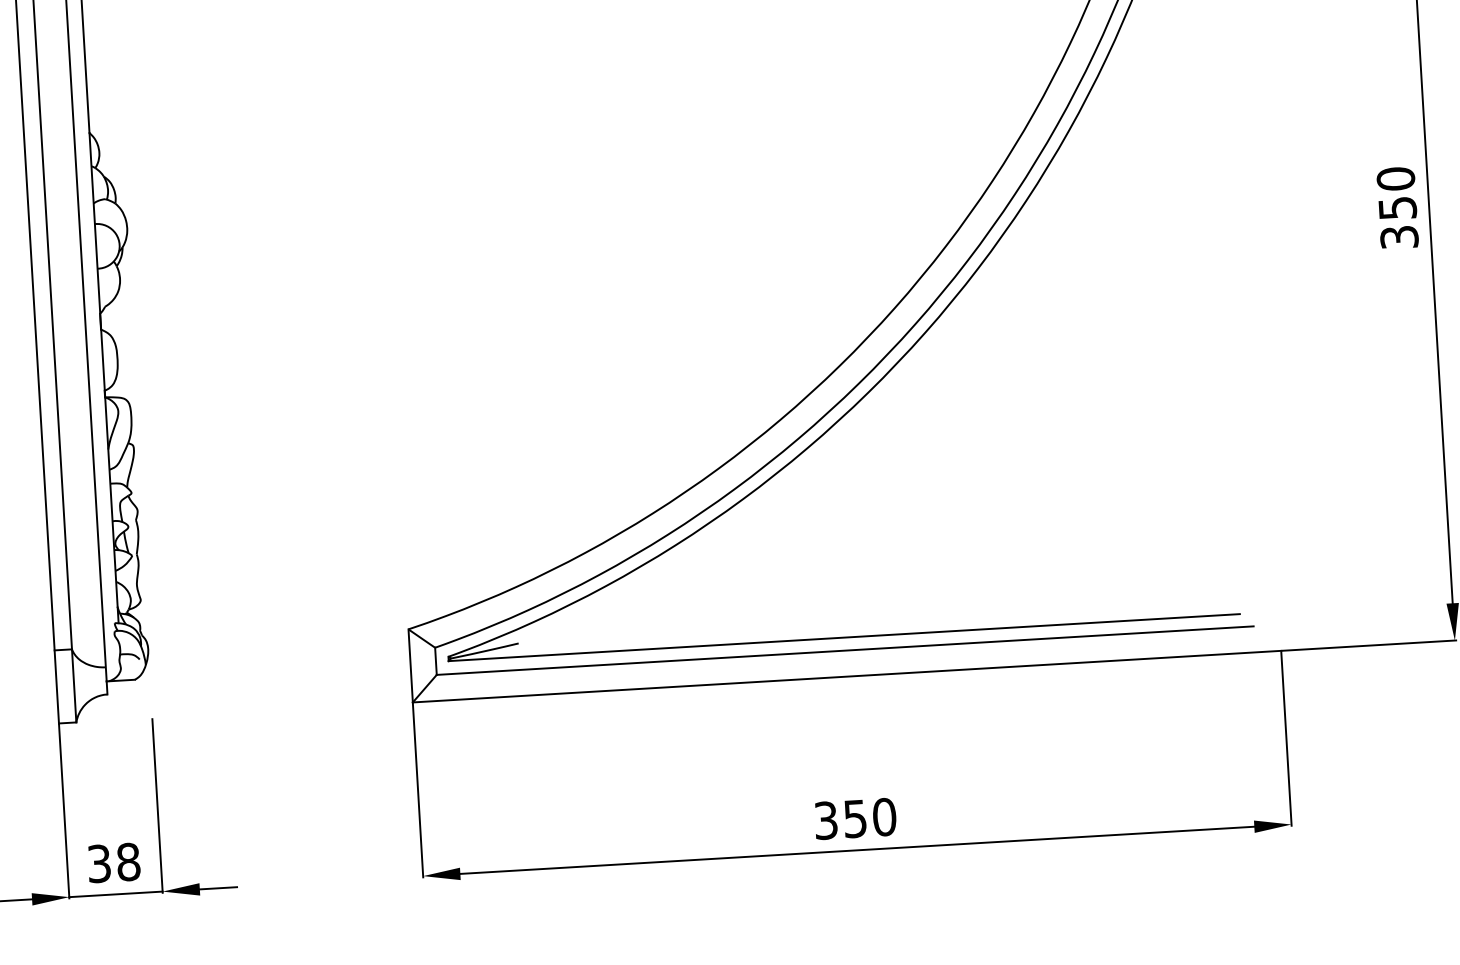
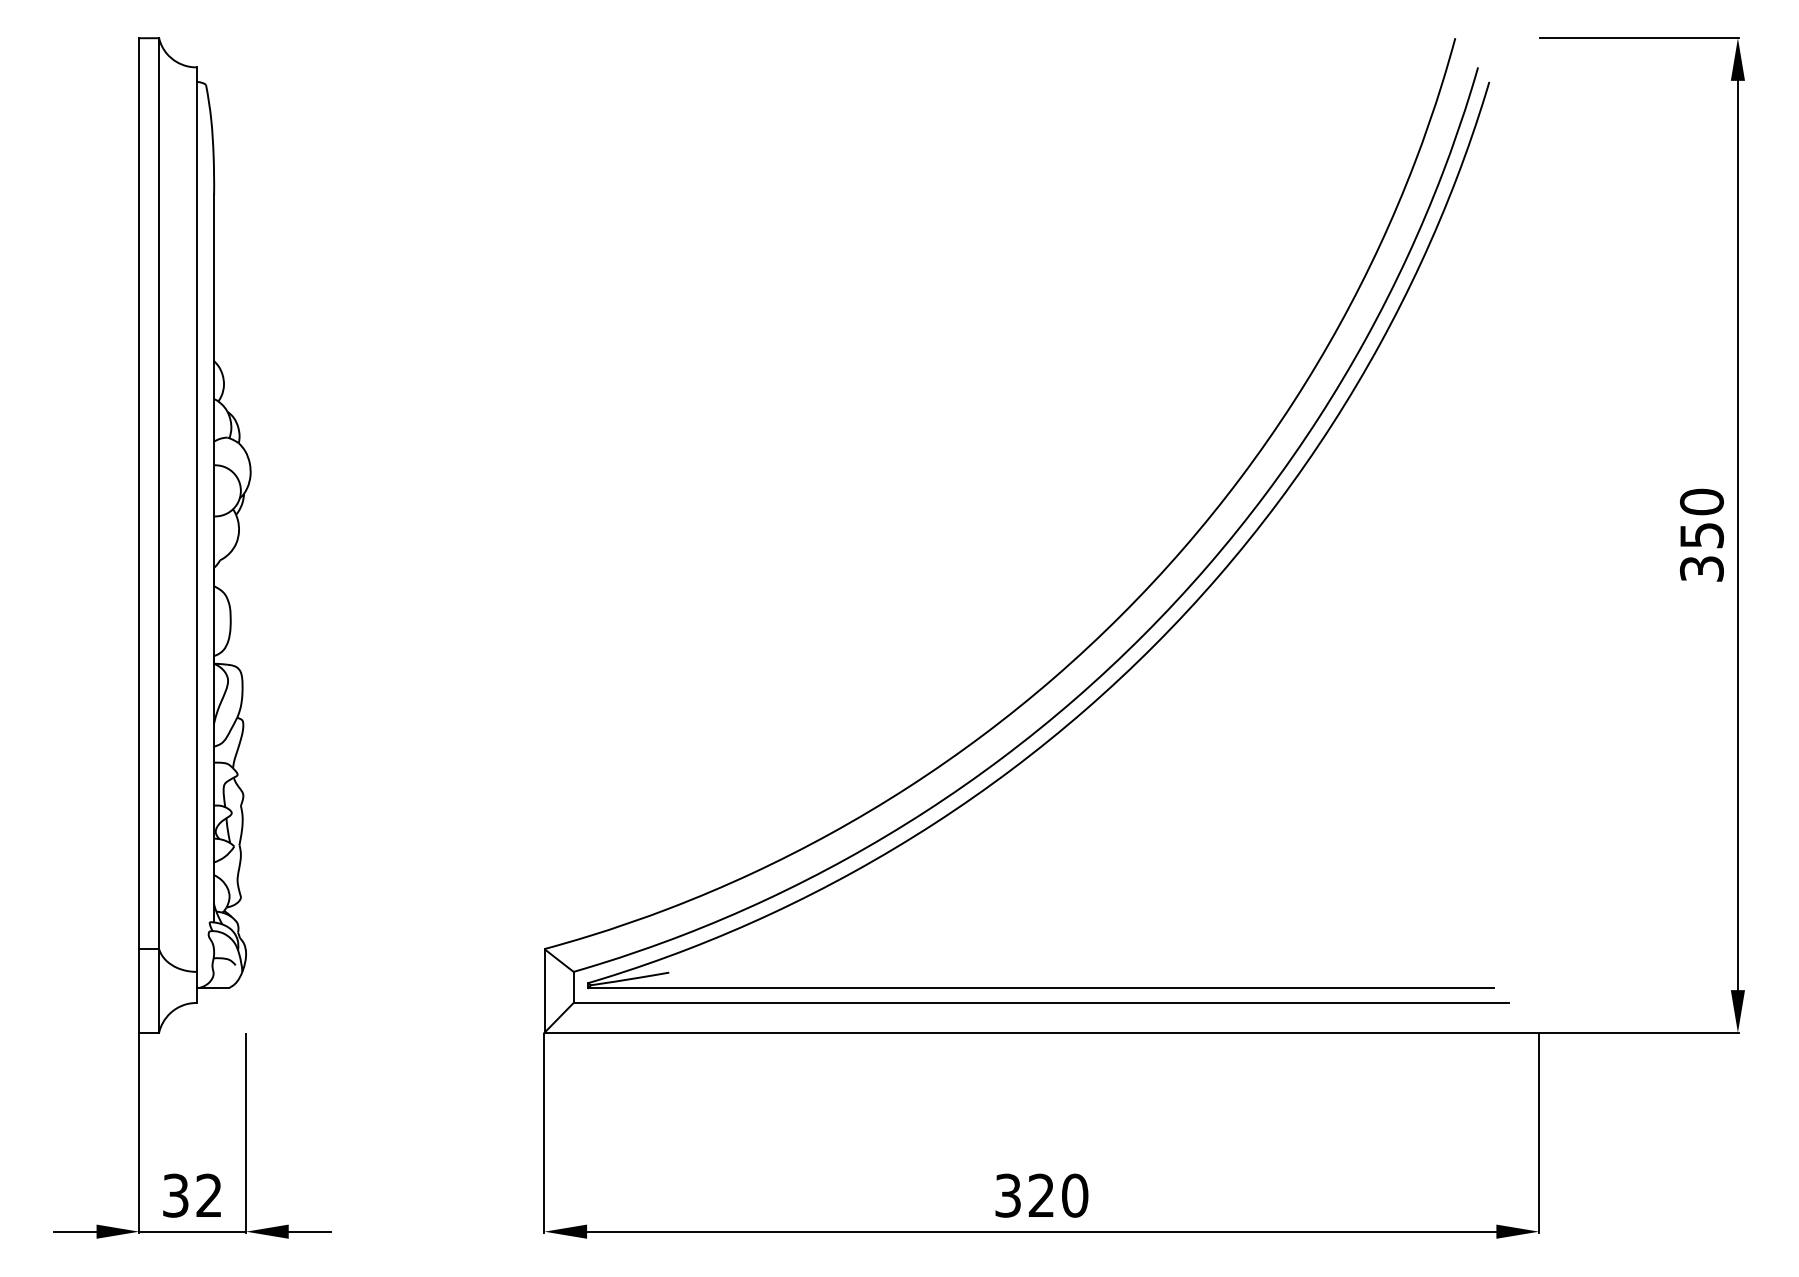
text: (854, 818) -> (1040, 1195), 350 -> 320
text: (128, 861) -> (209, 1195), 38 -> 32

